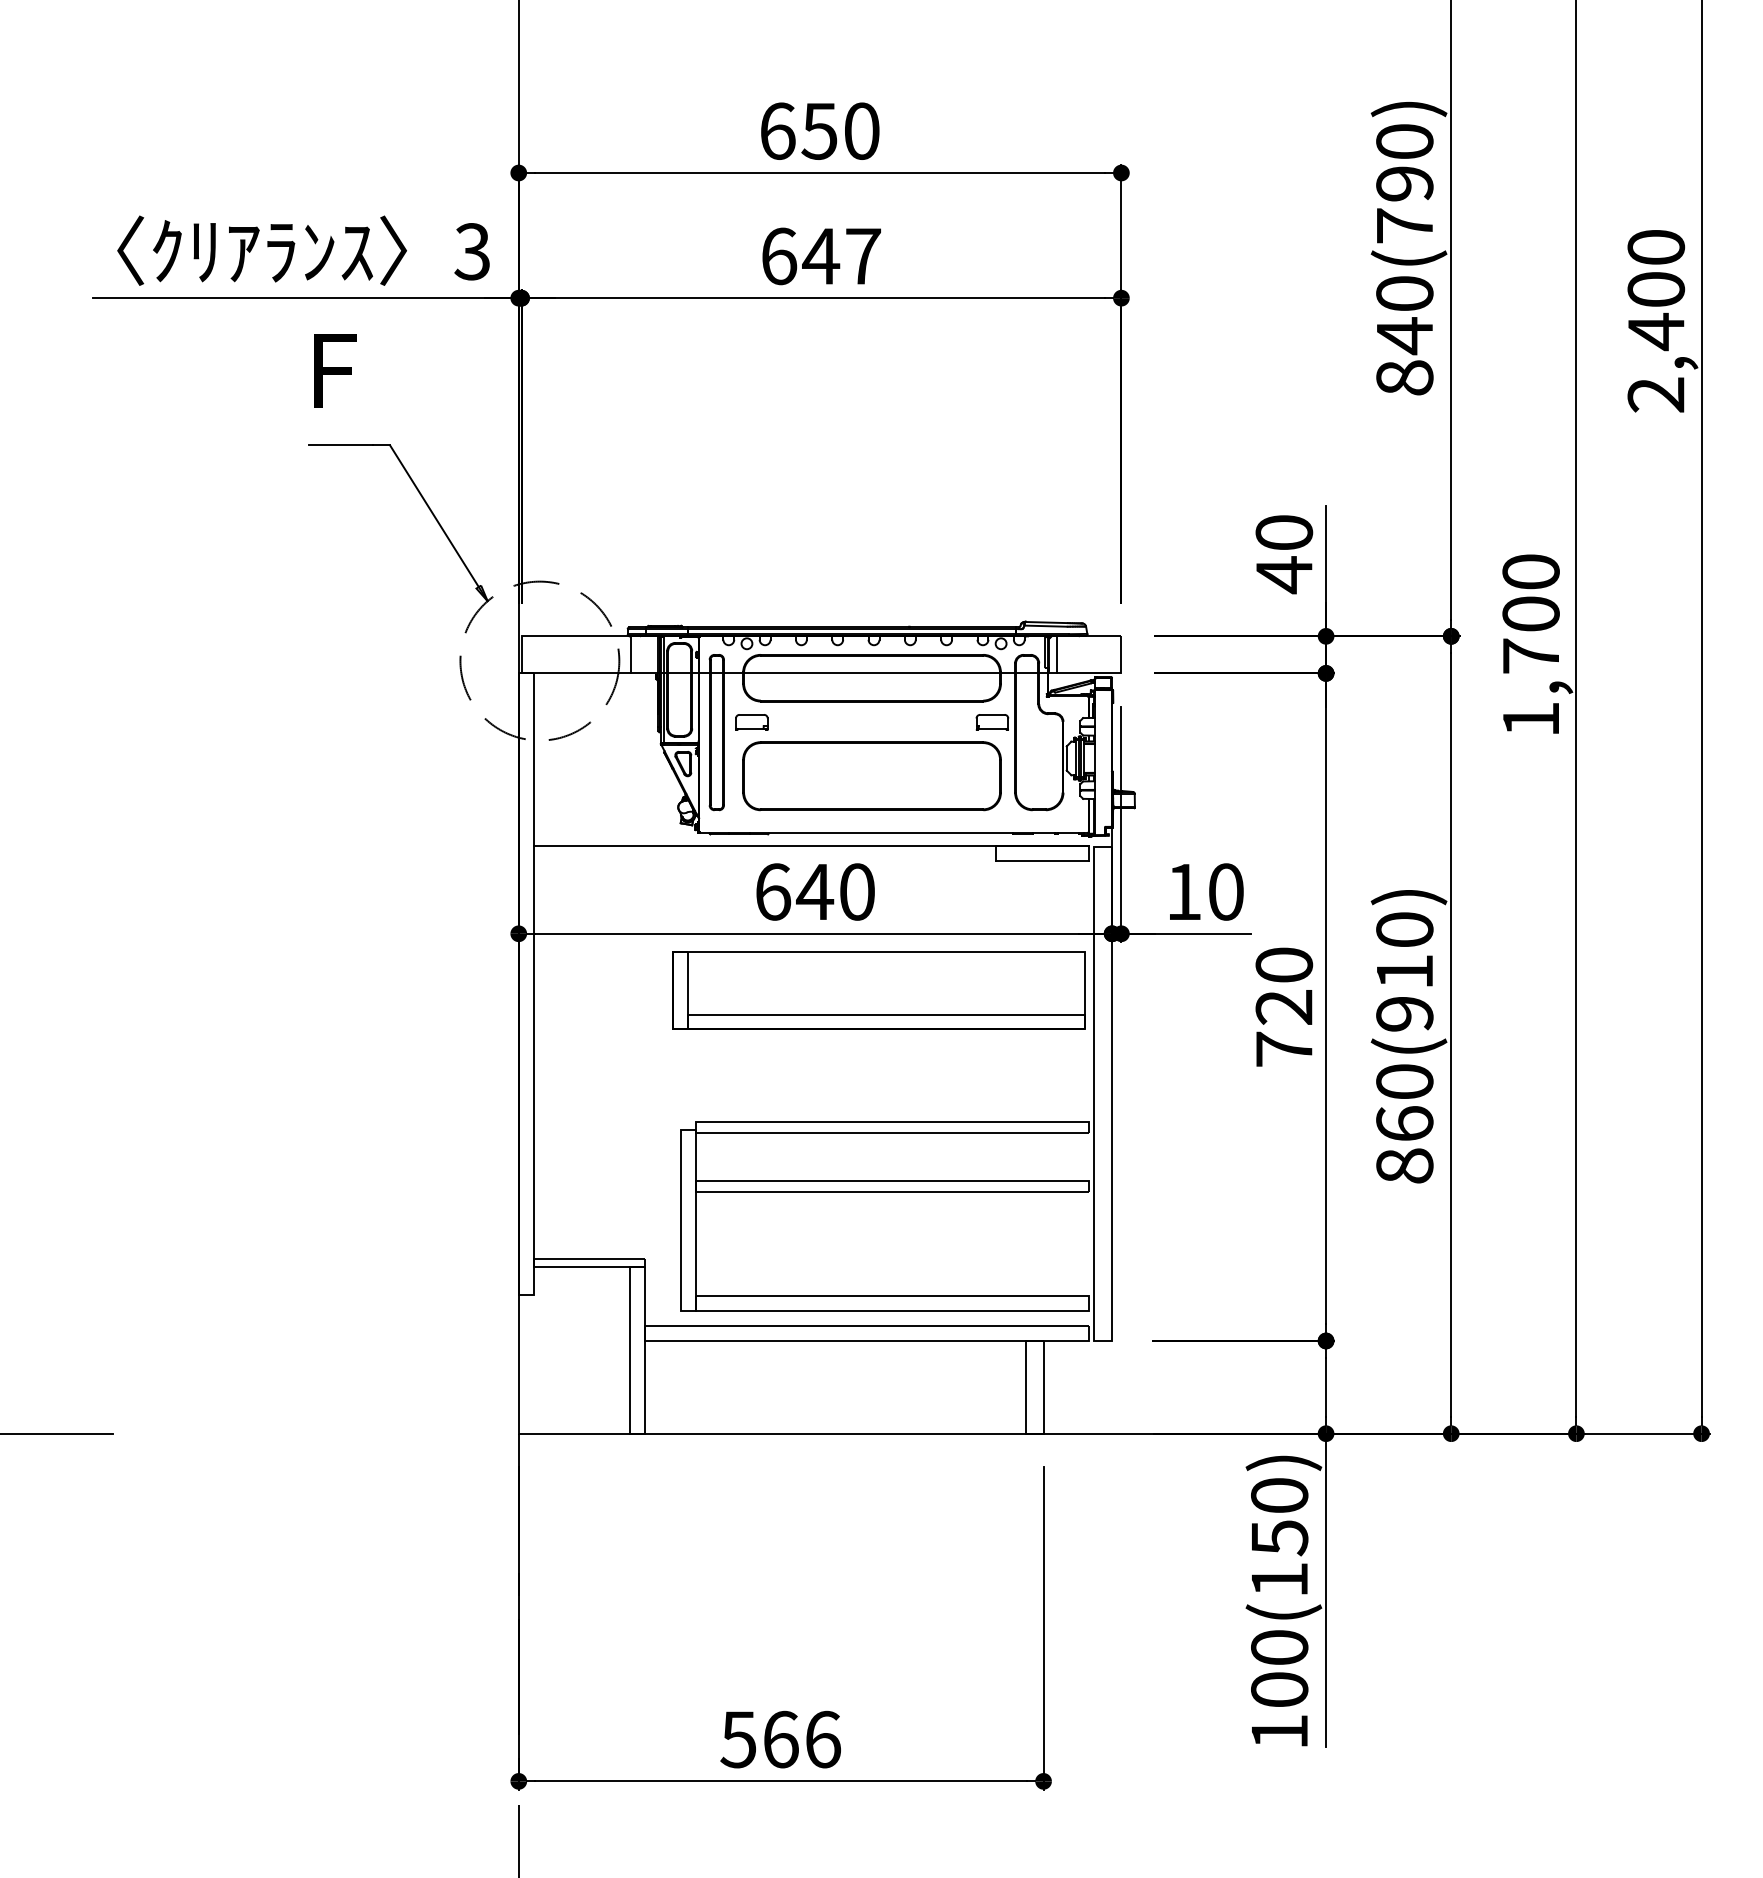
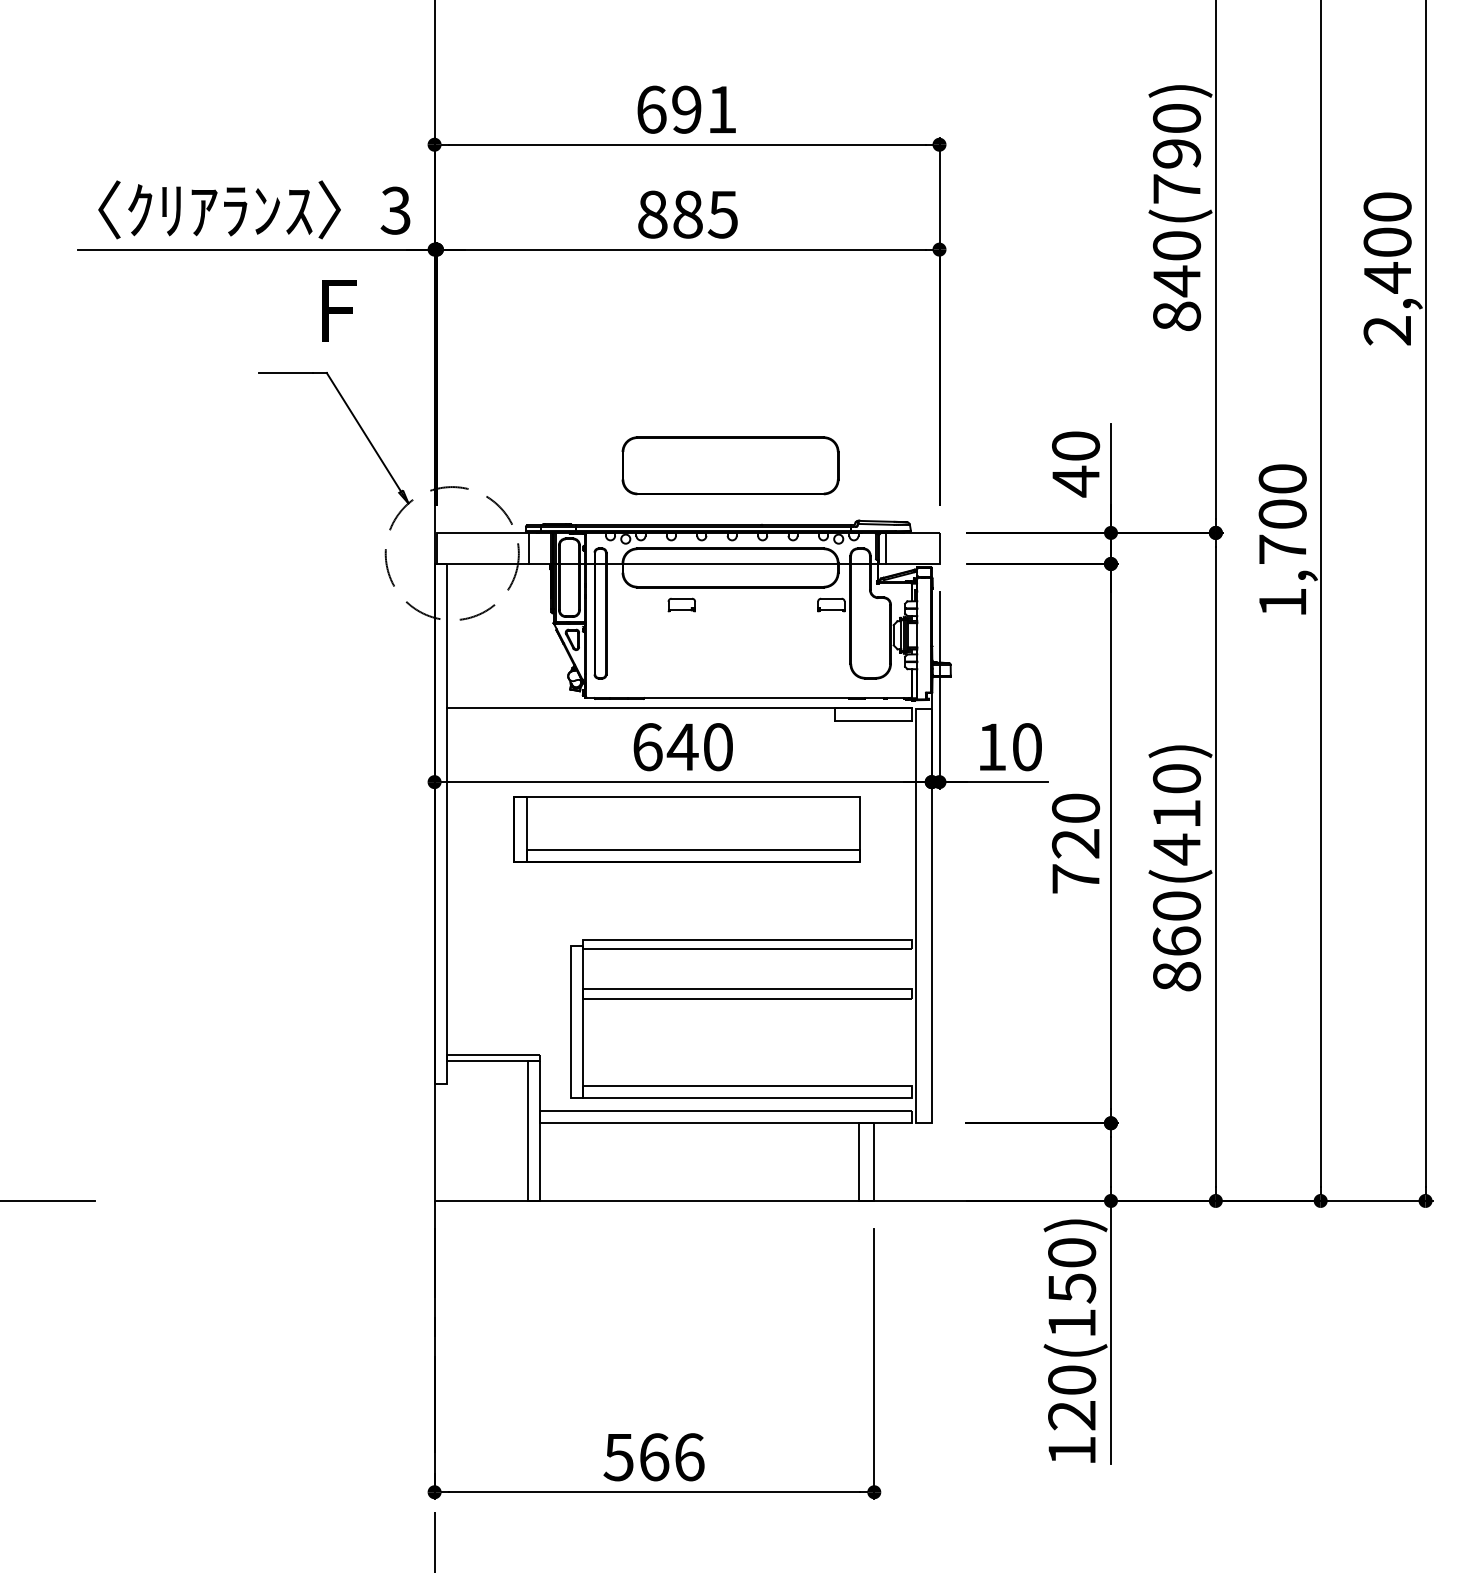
text: (840, 130) -> (704, 109), 650 -> 691
text: (821, 256) -> (688, 214), 647 -> 885
text: (335, 370) -> (339, 310), moved
part: (751, 722) -> (681, 605), moved
part: (871, 776) -> (730, 466), moved
part: (878, 990) -> (686, 829), moved
text: (1404, 1014) -> (1176, 849), 860(910) -> 860(410)
text: (1279, 1689) -> (1071, 1415), 100(150) -> 120(150)

